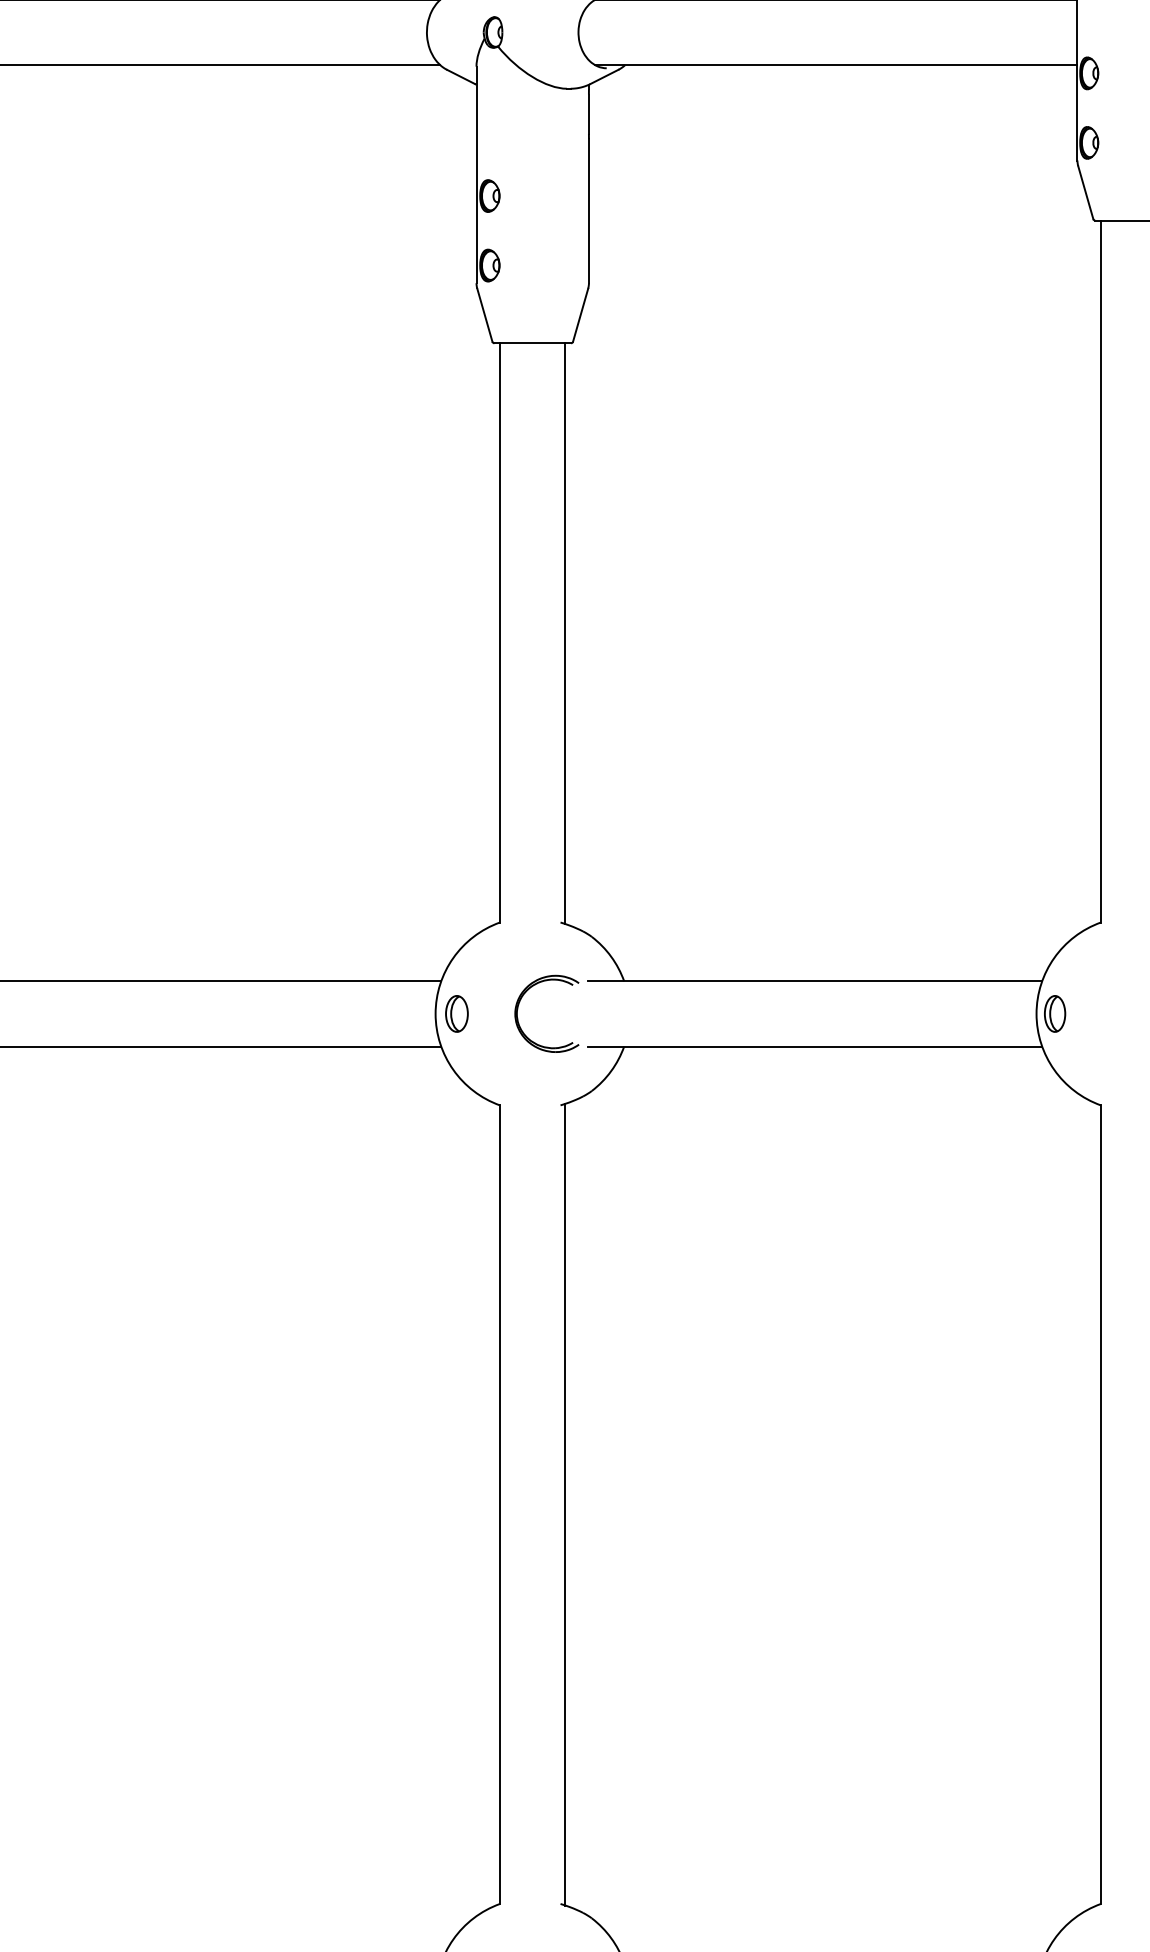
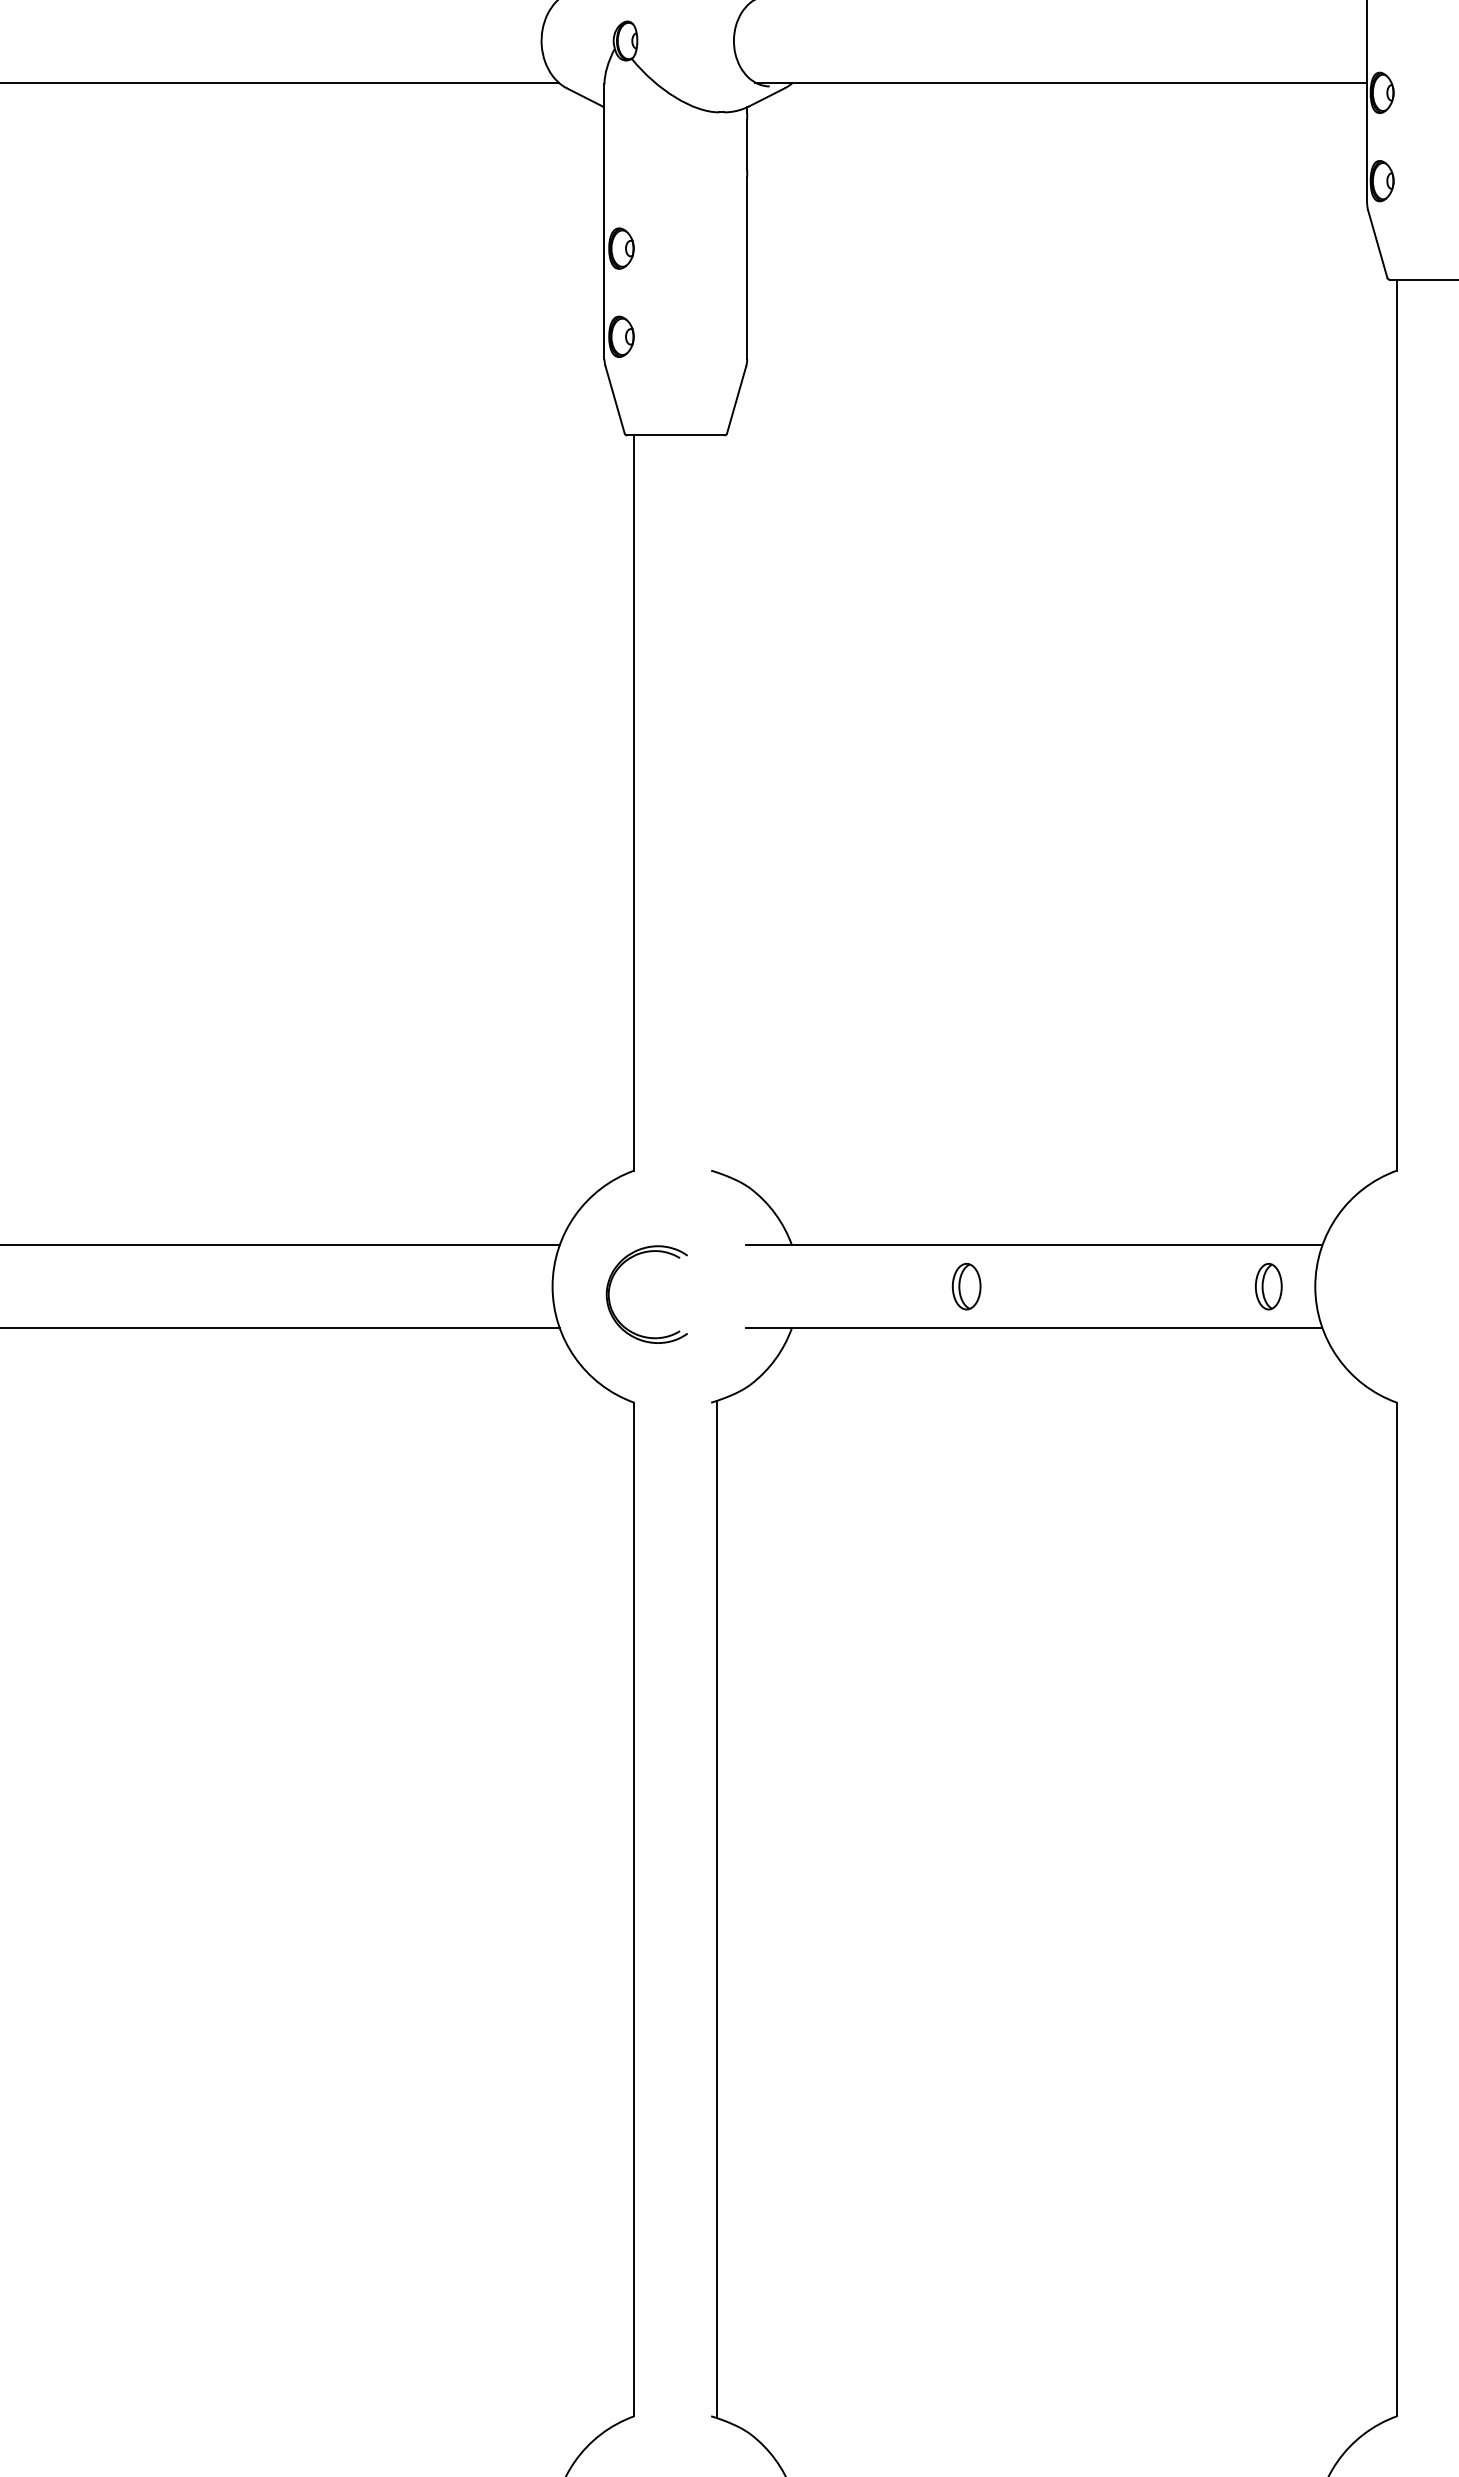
line: (565, 633) -> (717, 803), removed
part: (518, 1009) -> (610, 1288), moved
part: (456, 1013) -> (966, 1286), moved
part: (1054, 1013) -> (1268, 1286), moved

